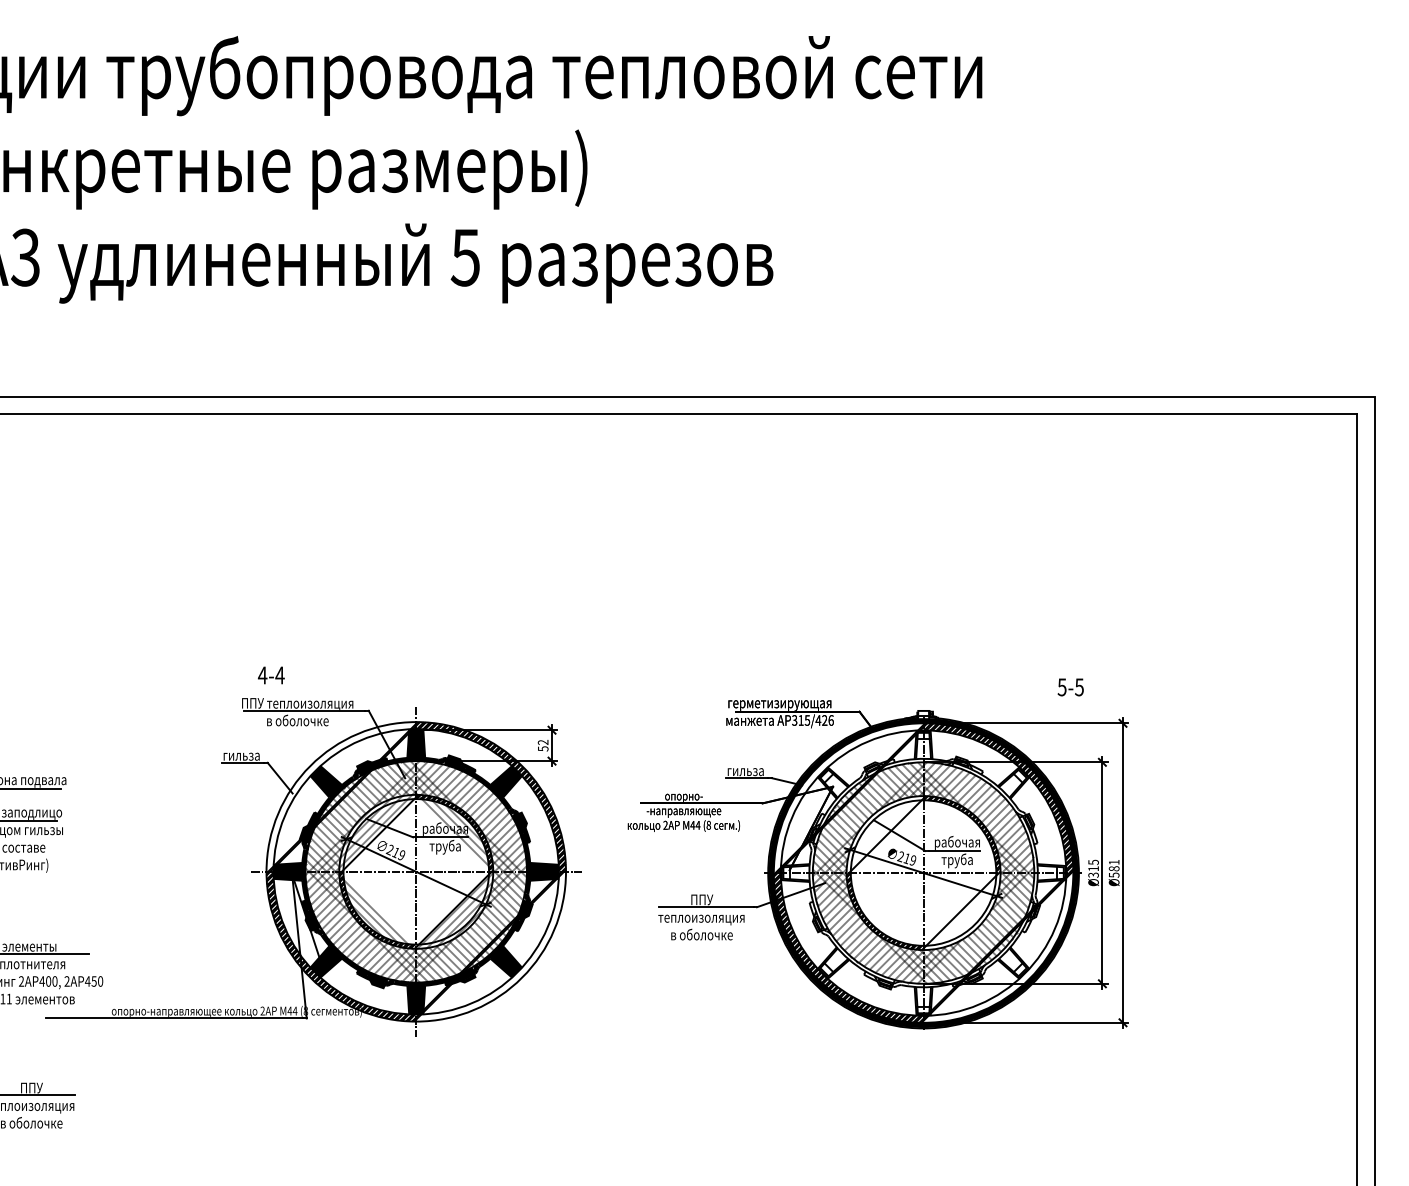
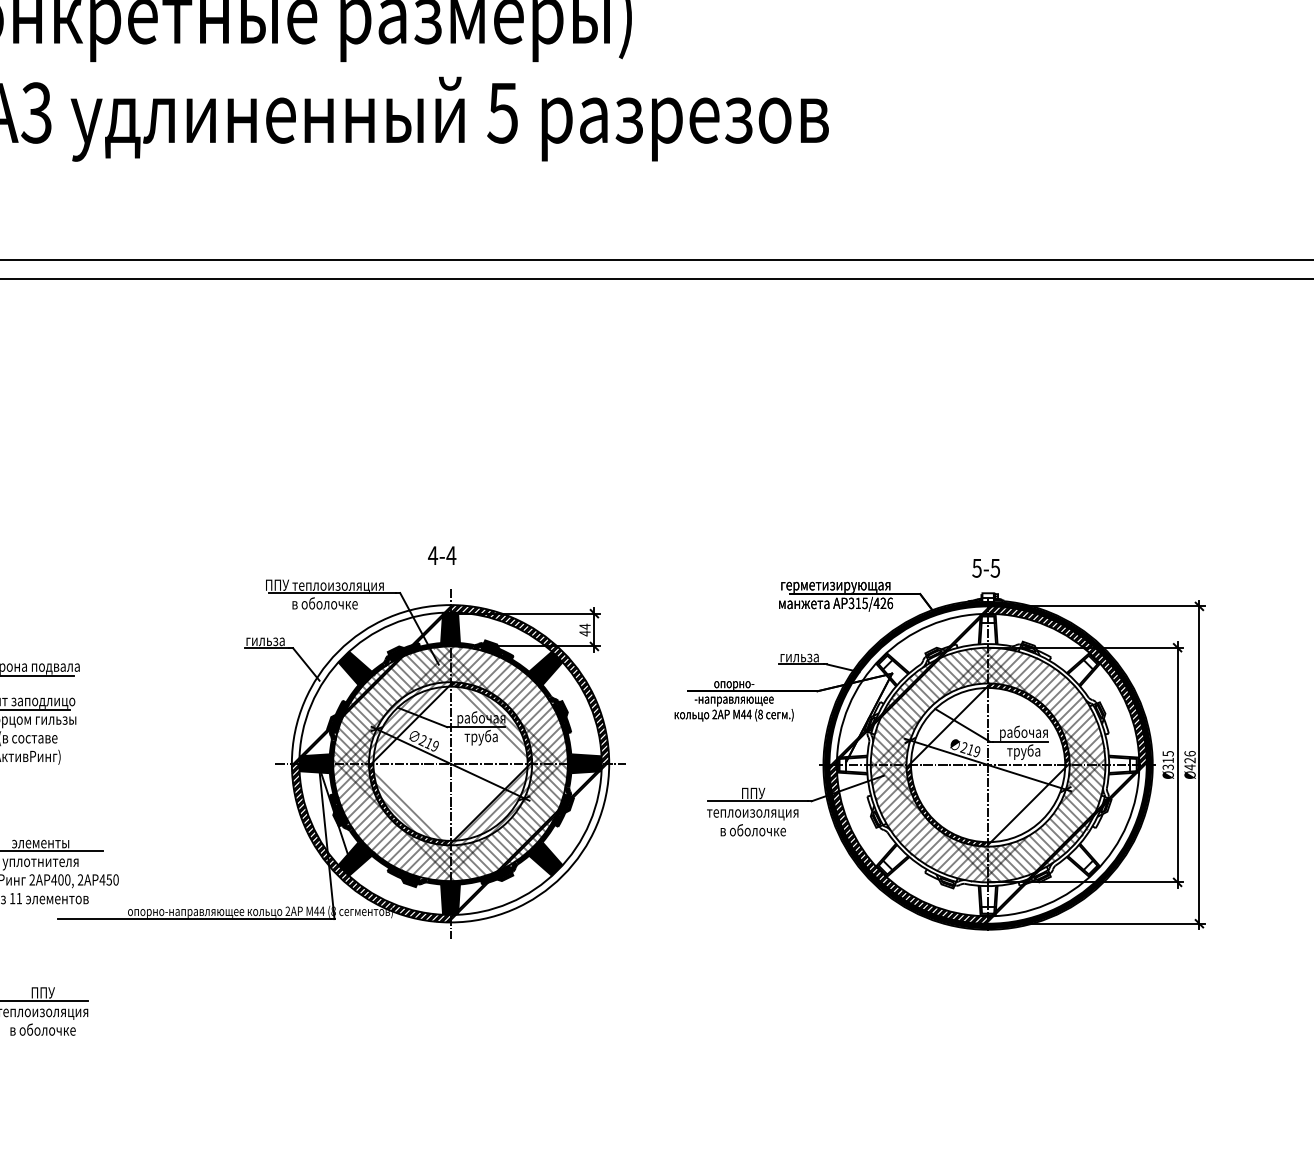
text: (271, 675) -> (442, 555), moved
text: (1070, 687) -> (985, 568), moved
text: (542, 745) -> (584, 629), 52 -> 44
text: (1113, 868) -> (1189, 760), Ø581 -> Ø426

